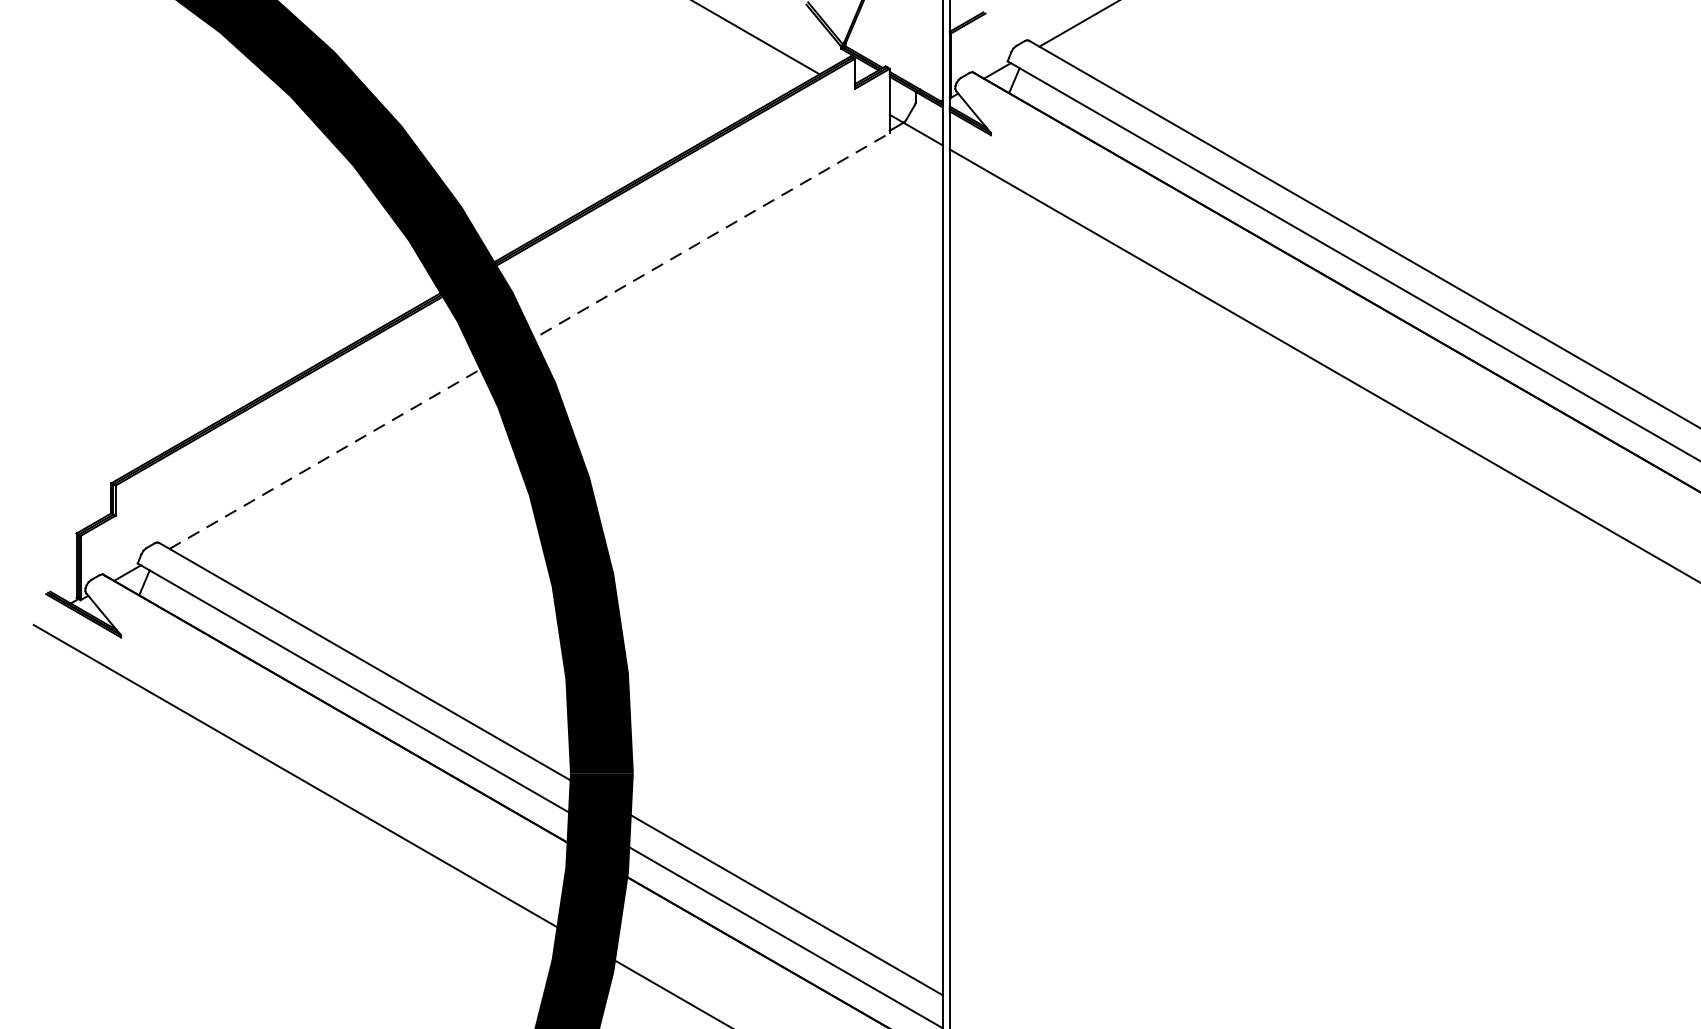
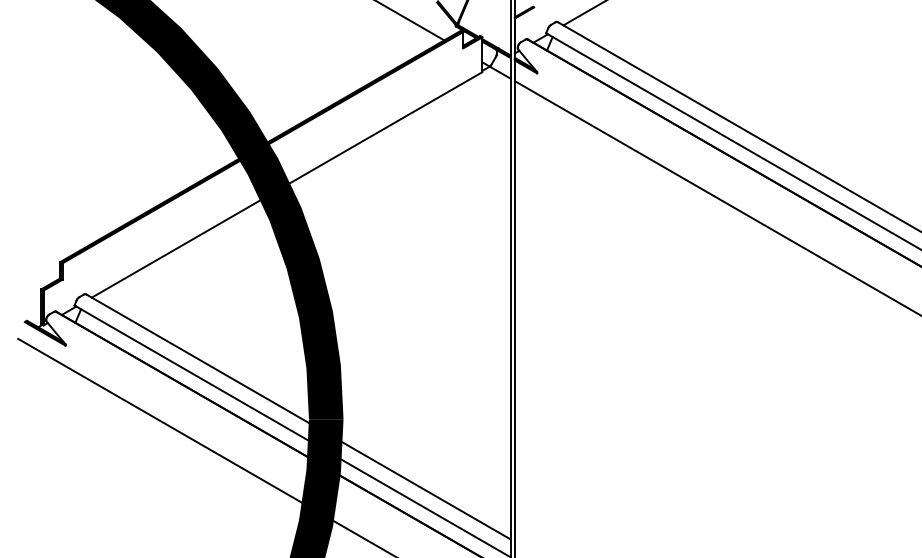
line: (530, 340) -> (287, 184), dashed -> solid

